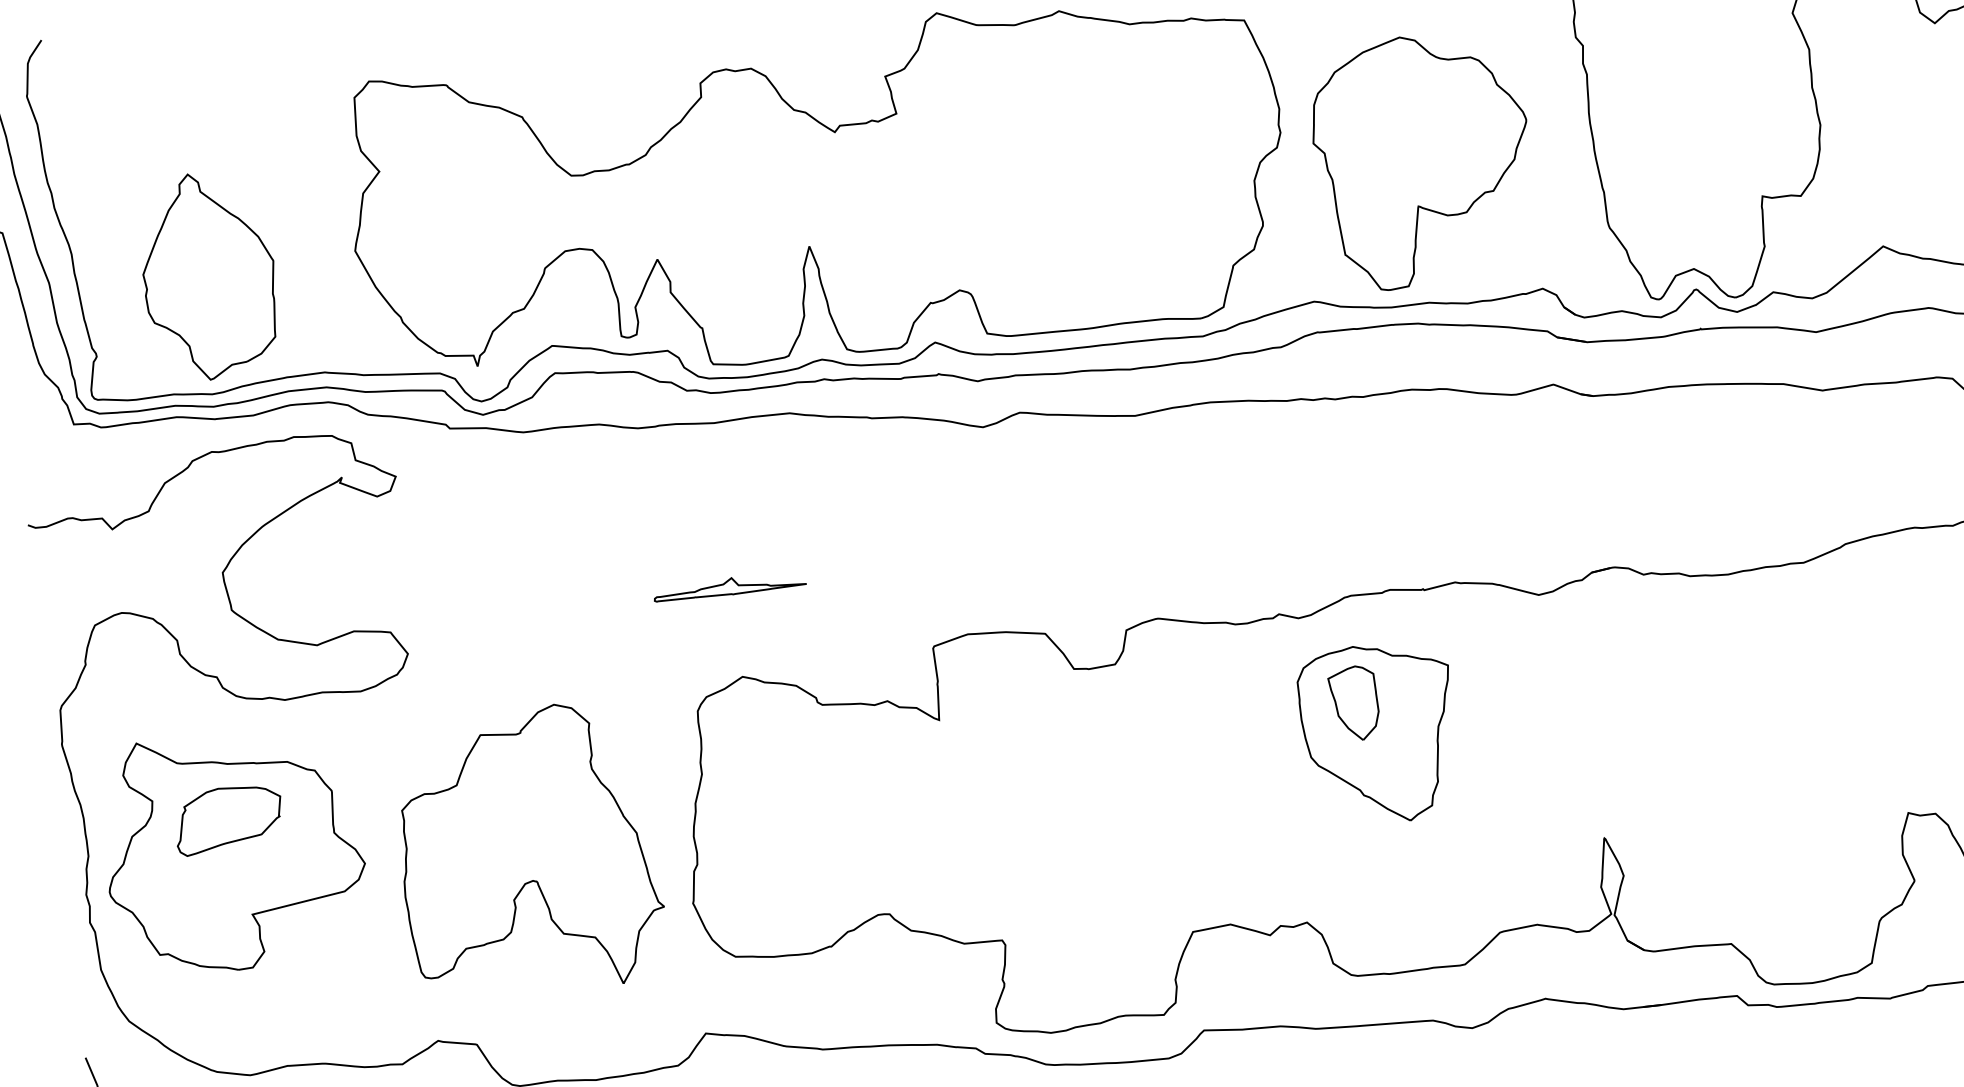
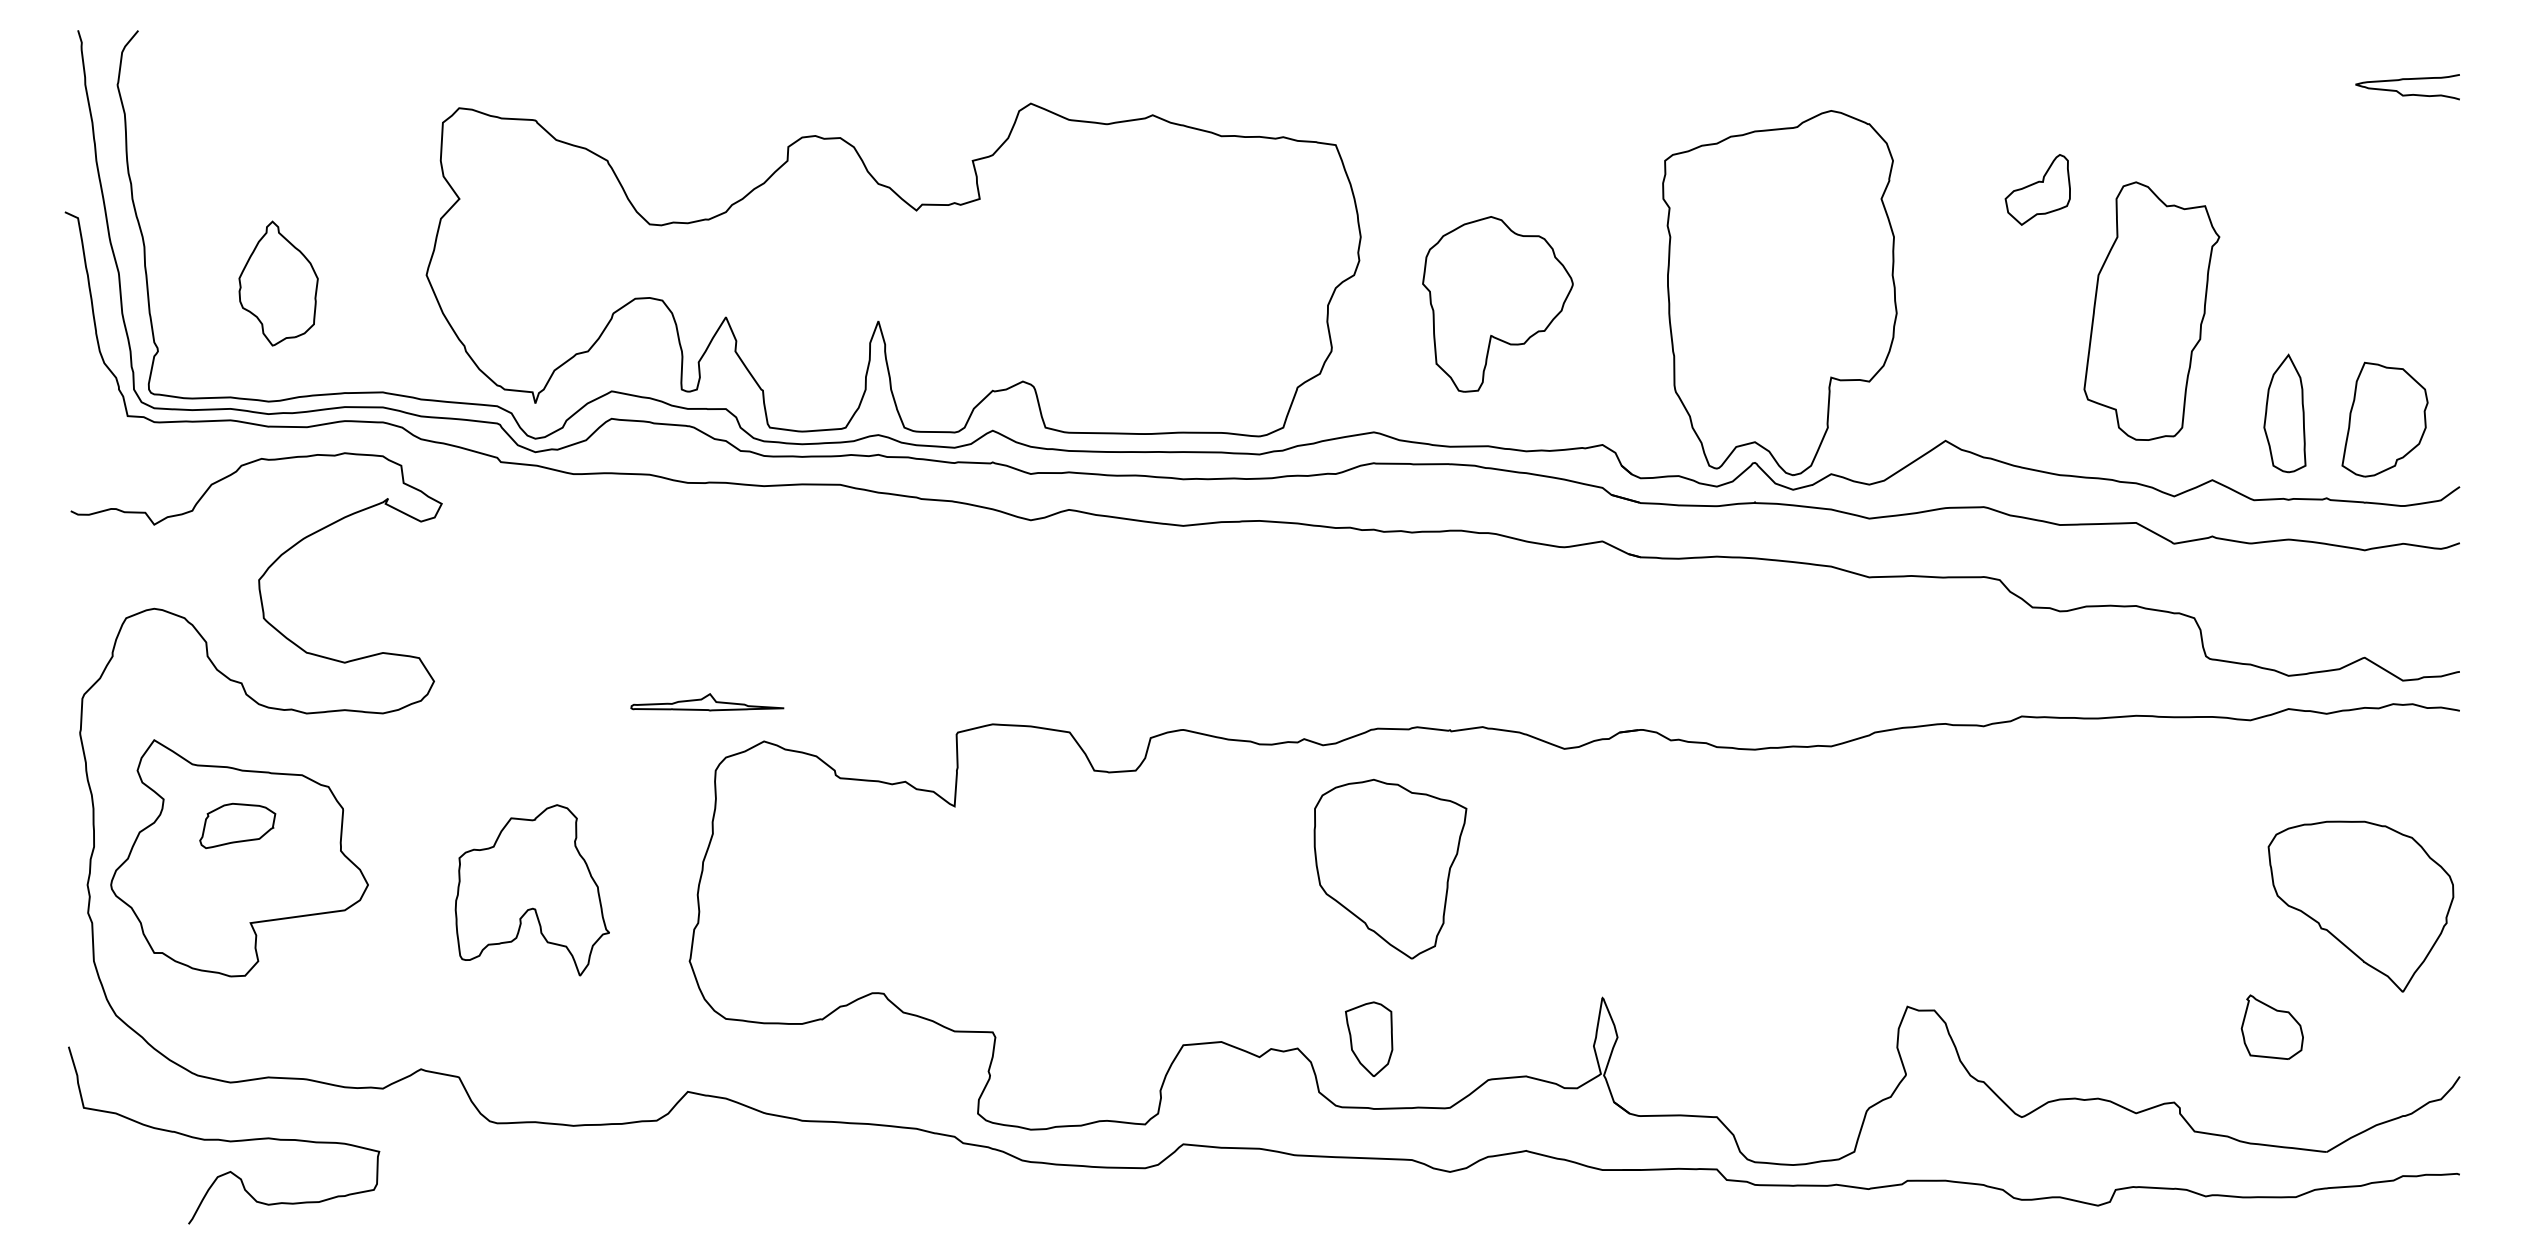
part: (1422, 160) -> (1497, 304), size x0.7
part: (208, 275) -> (278, 283), size x0.6
part: (729, 586) -> (707, 702), moved
part: (1354, 702) -> (1369, 1038), moved
part: (228, 819) -> (237, 825), size x0.7
part: (529, 850) -> (532, 890), size x0.6

